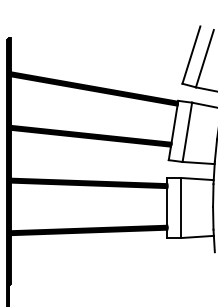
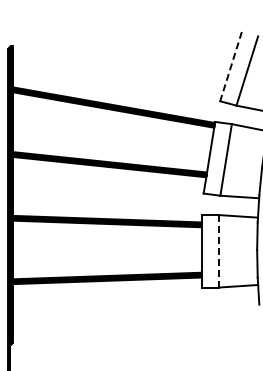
line: (190, 55) -> (230, 67), solid -> dashed
line: (181, 208) -> (218, 251), solid -> dashed

